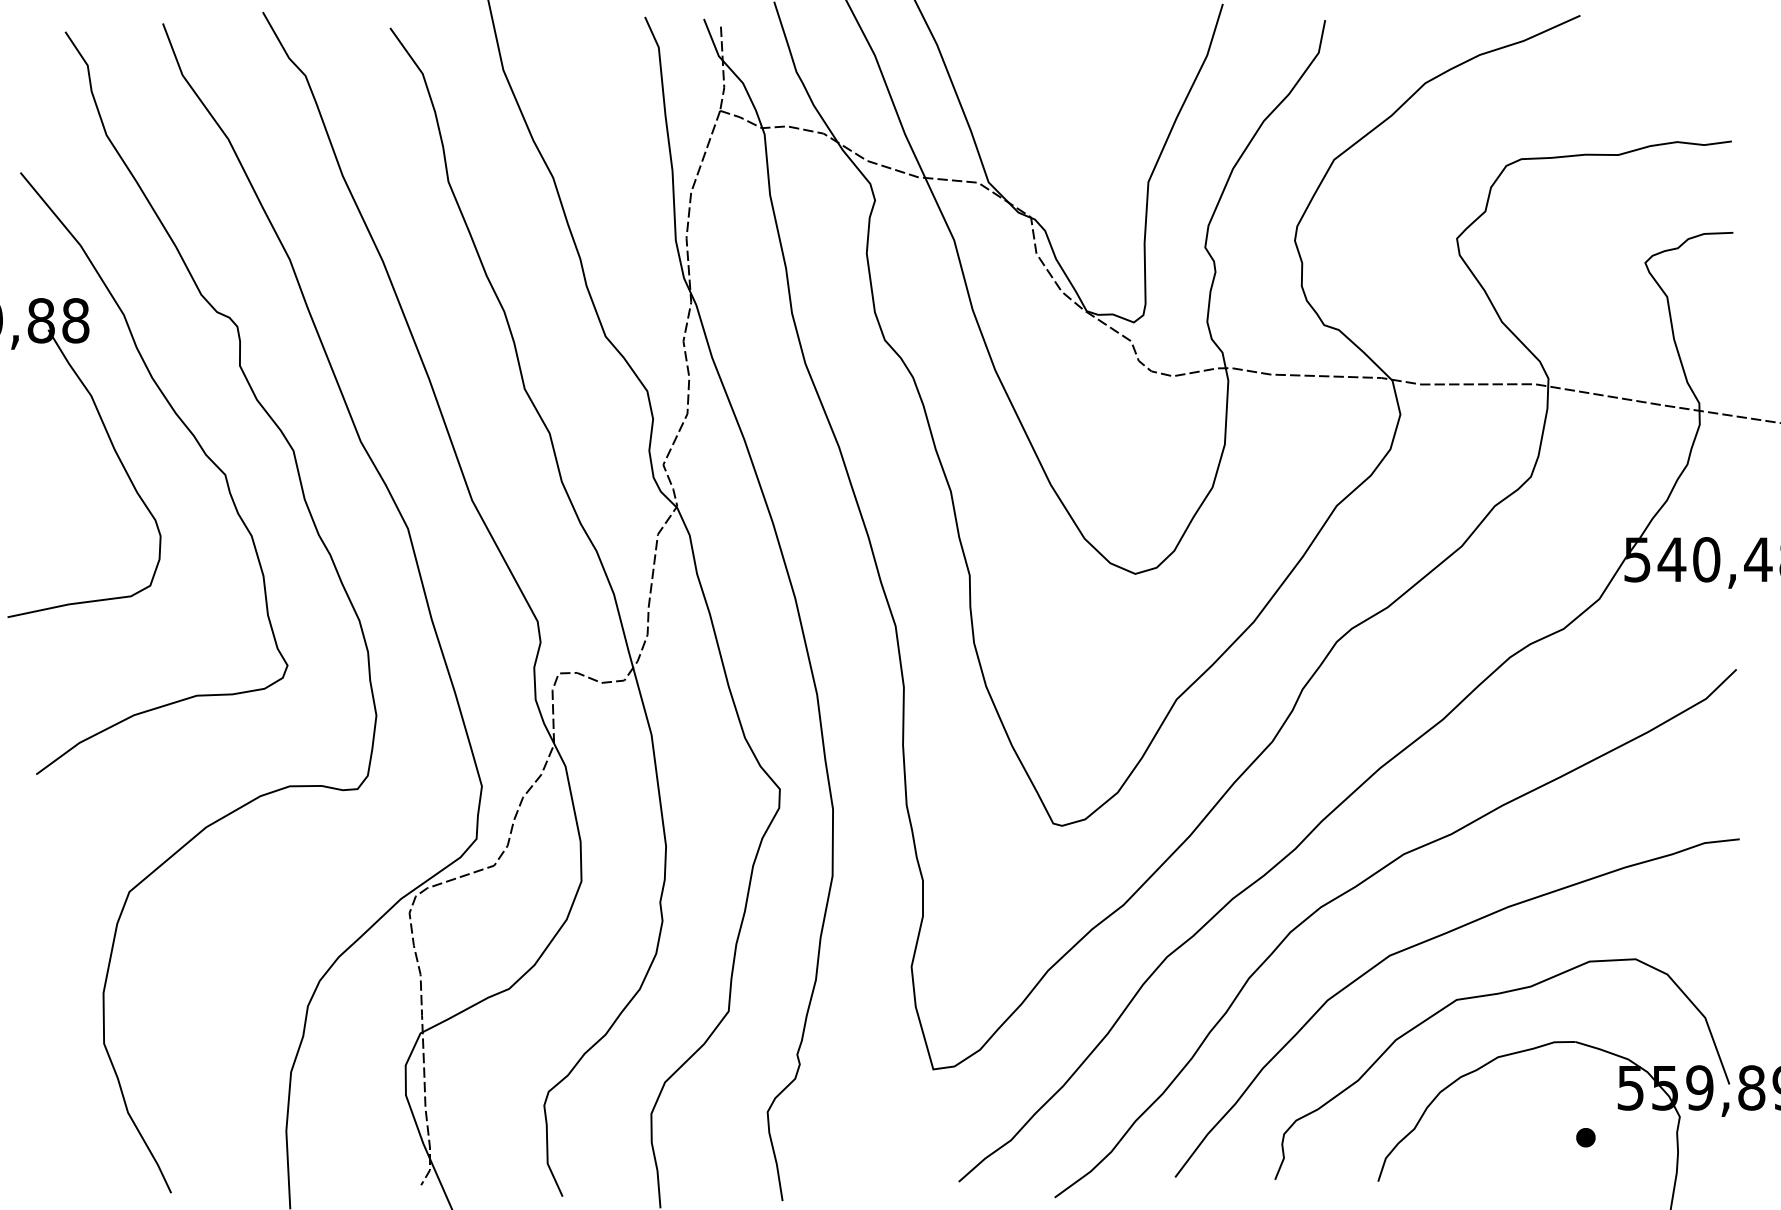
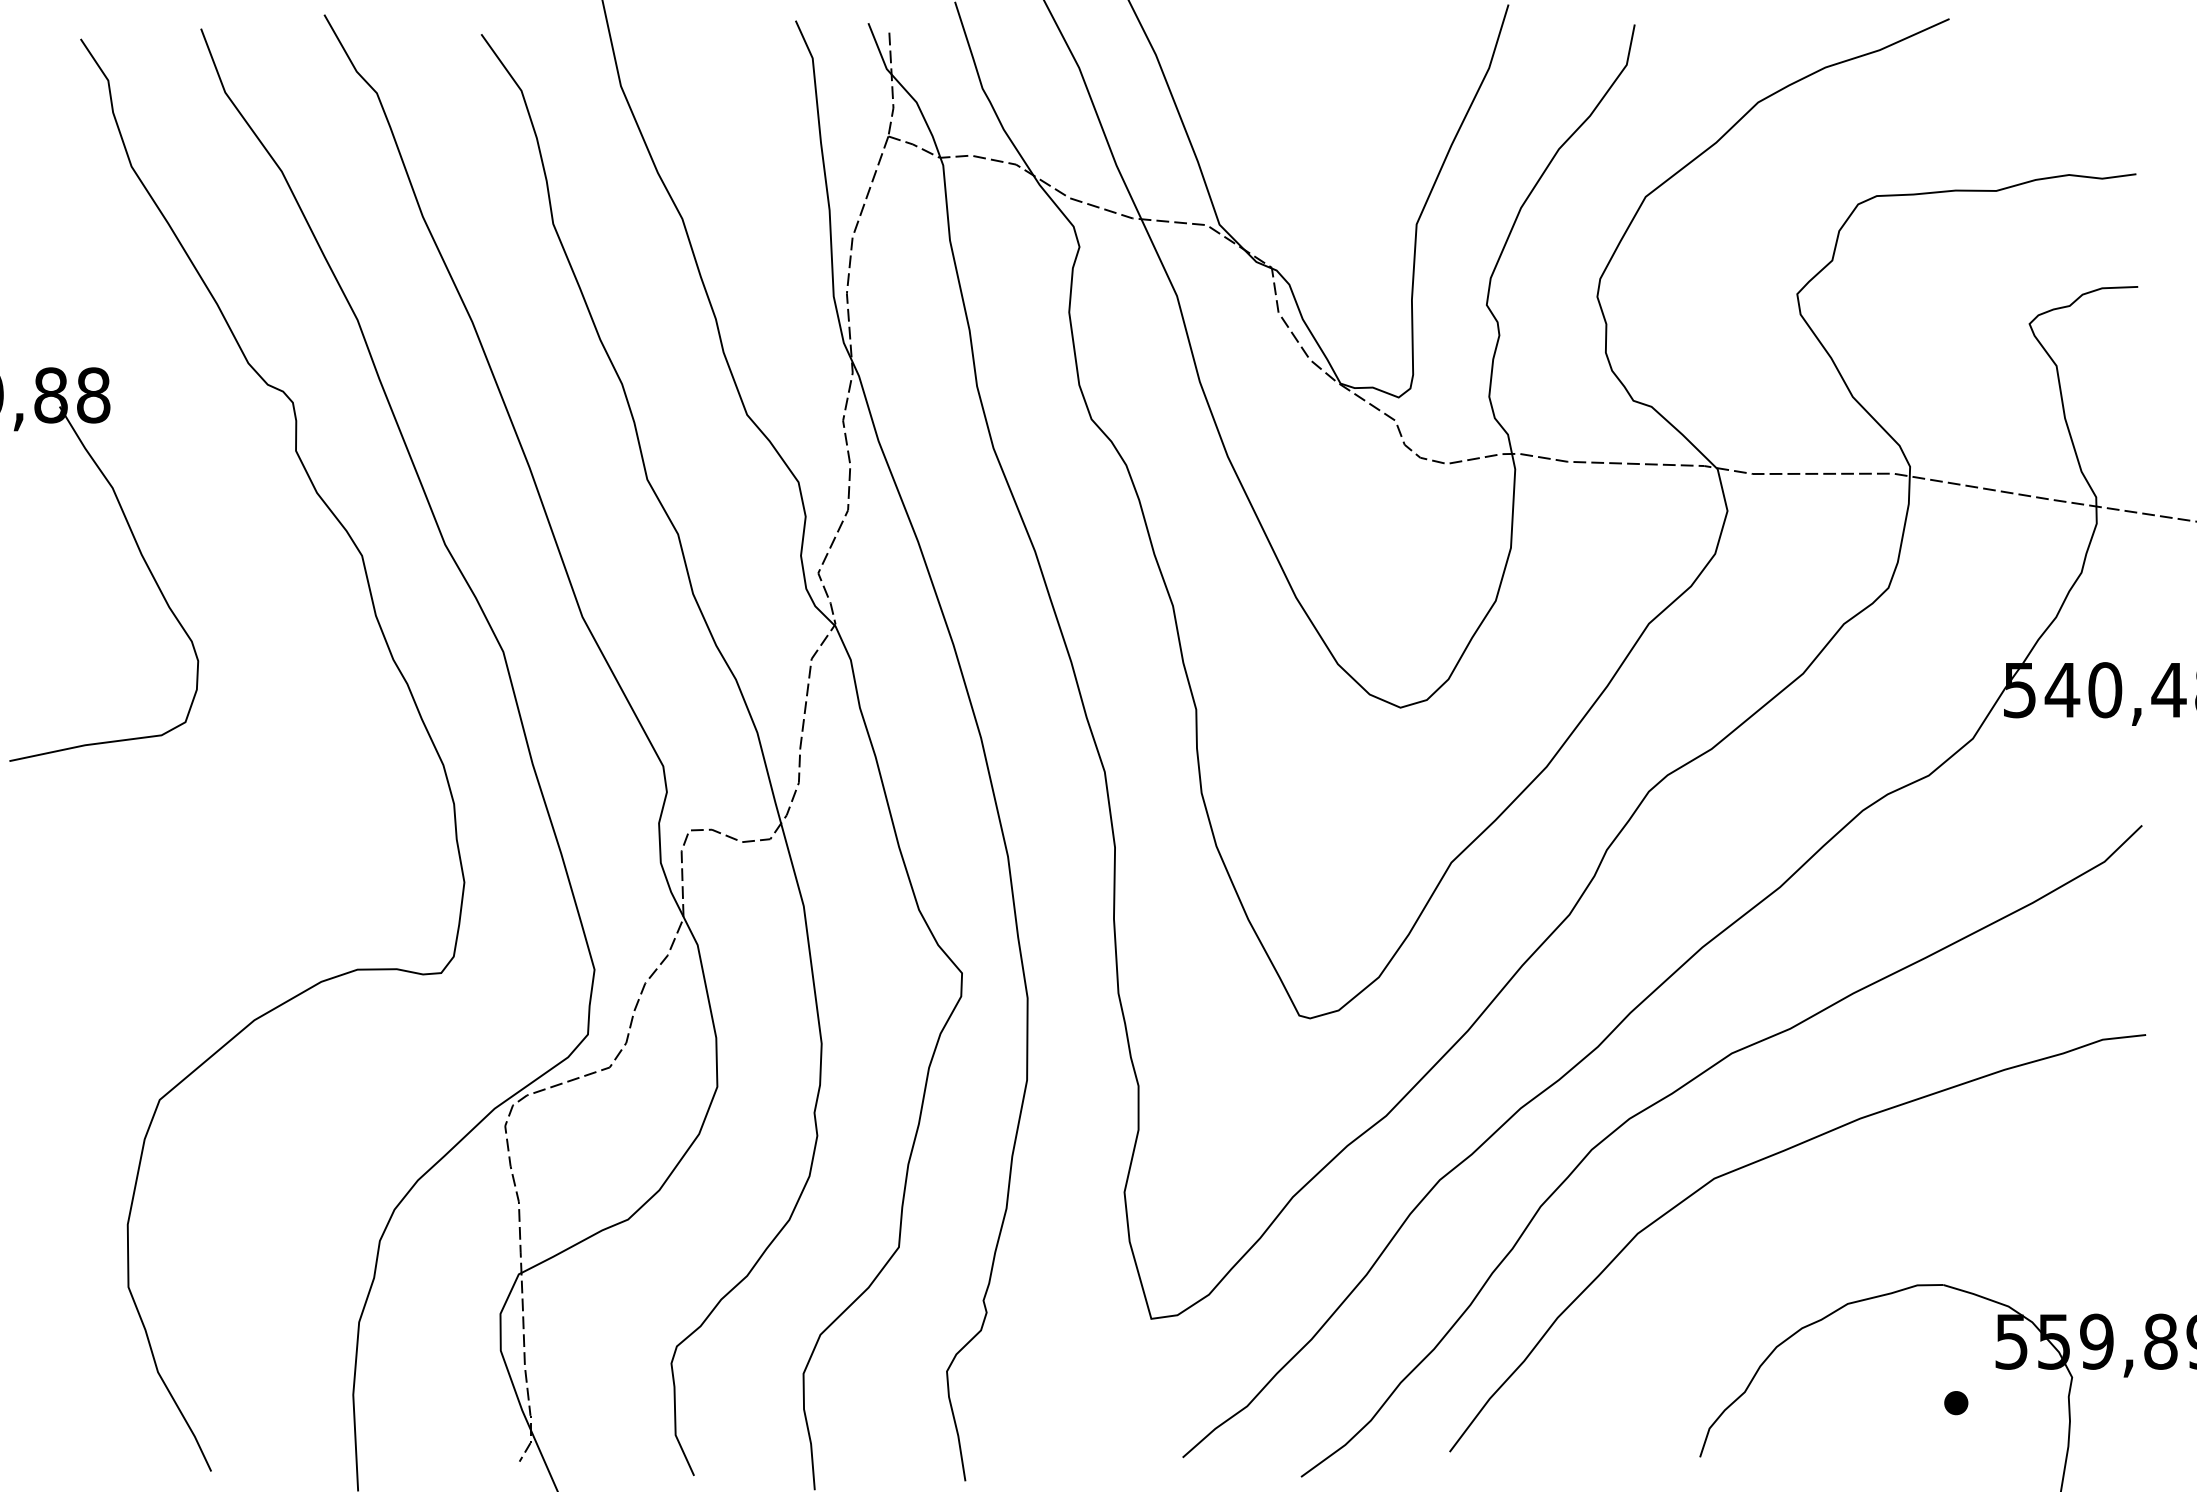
curve: (198, 445) -> (244, 549), removed
curve: (1488, 996) -> (1836, 1228), removed

